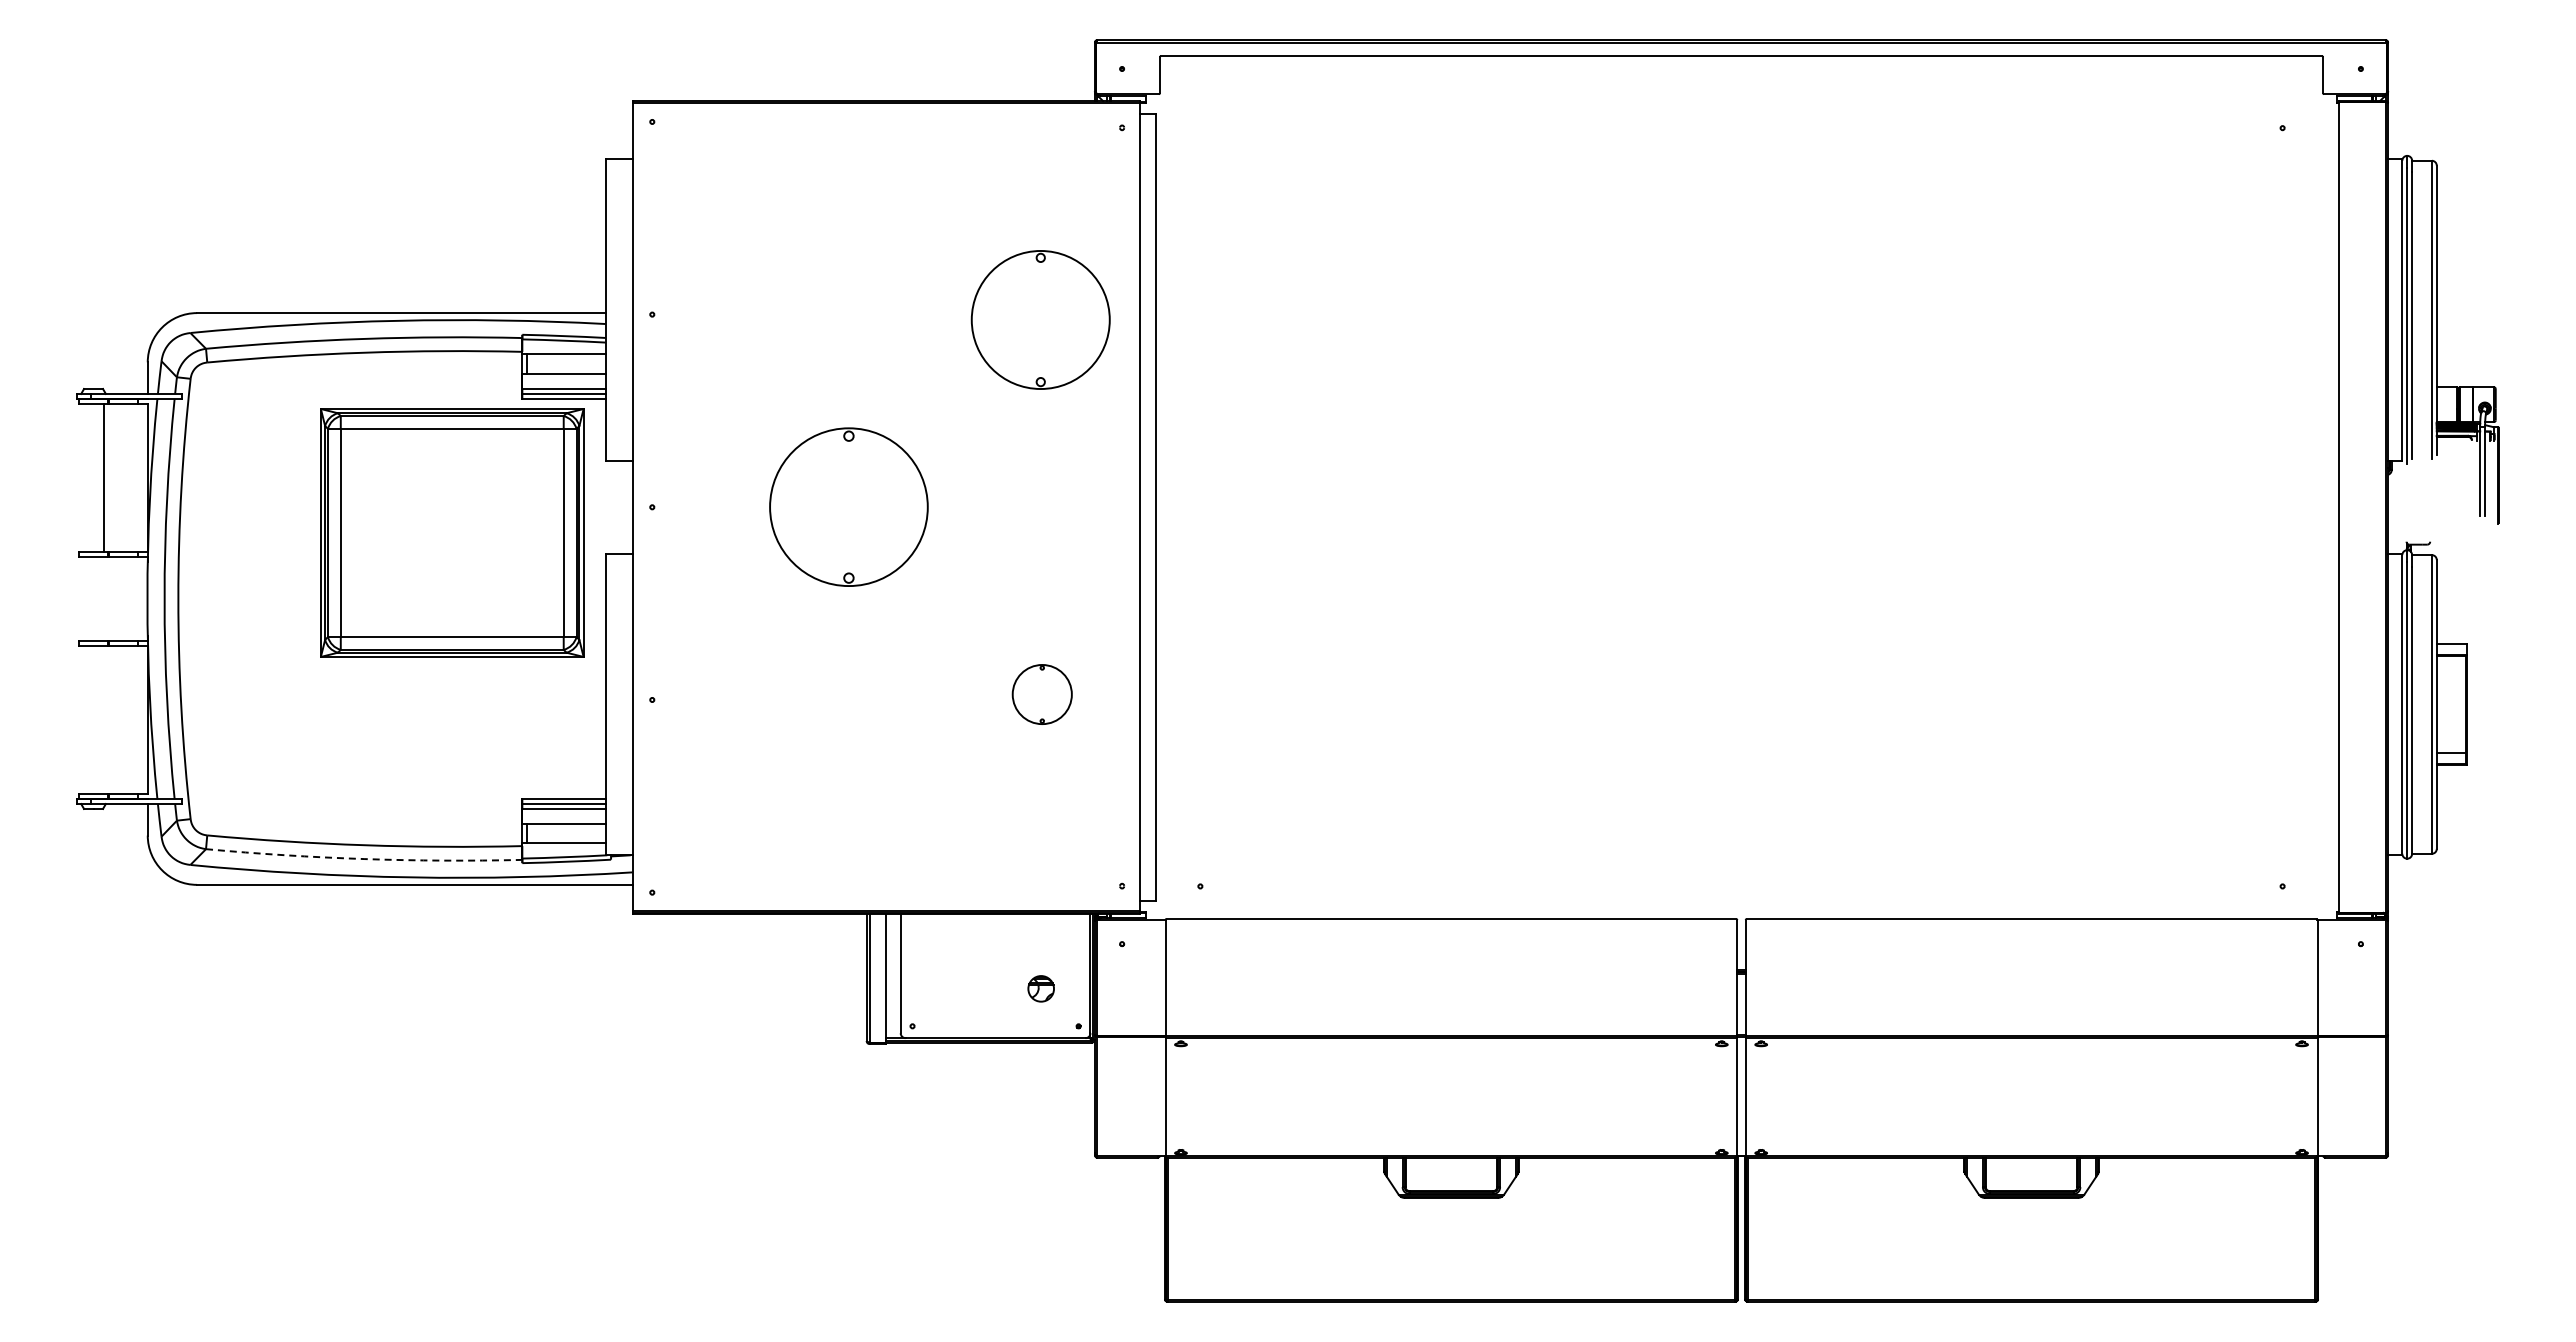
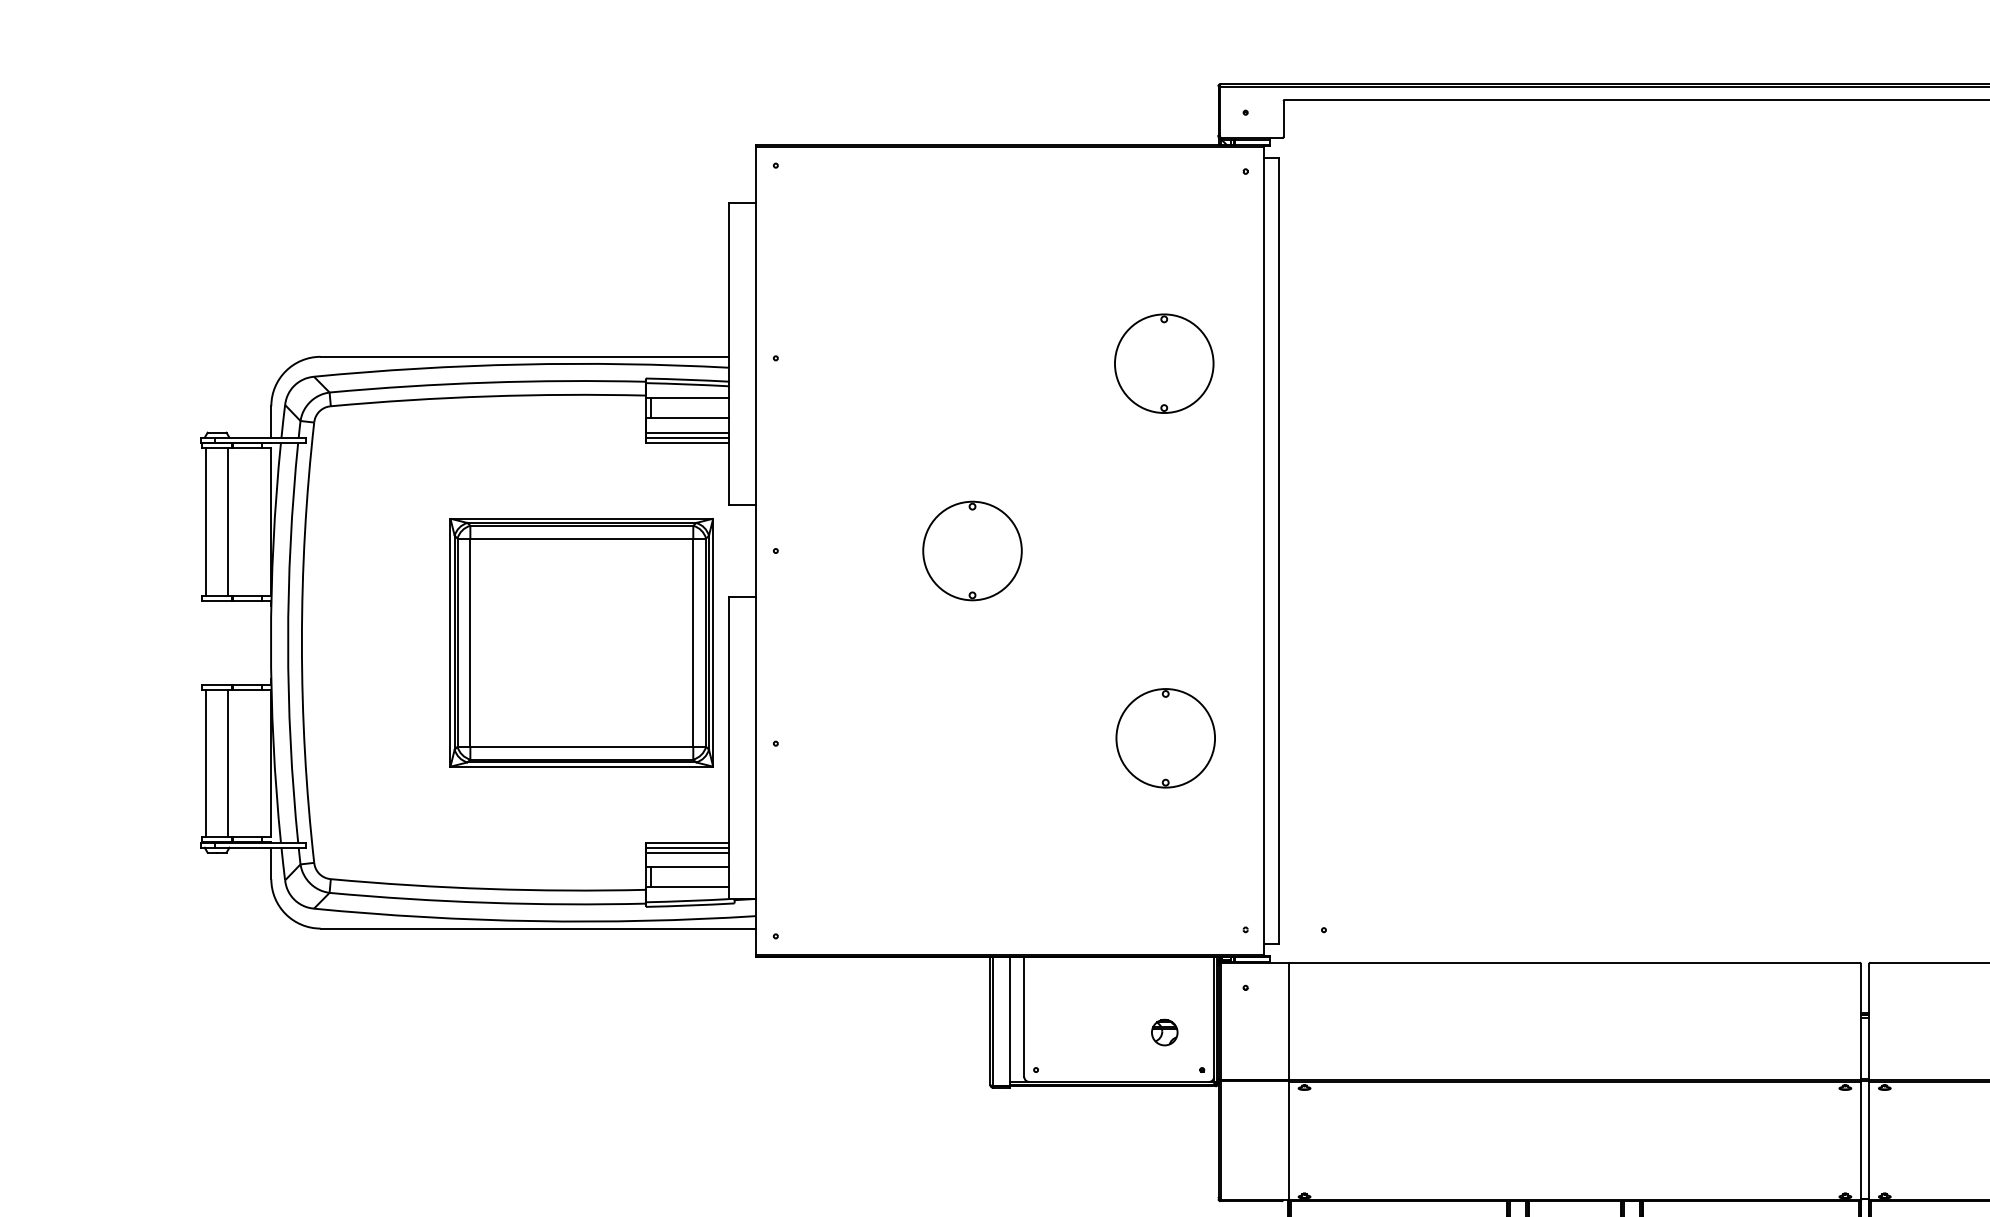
part: (1040, 319) -> (1164, 363), size x0.71
line: (82, 478) -> (206, 522), added
part: (848, 507) -> (972, 551), size x0.62
part: (452, 532) -> (582, 642), moved
part: (1042, 694) -> (1166, 738), size x1.67
line: (82, 719) -> (206, 763), added
line: (104, 719) -> (228, 763), added
arc: (364, 859) -> (488, 903), dashed -> solid

